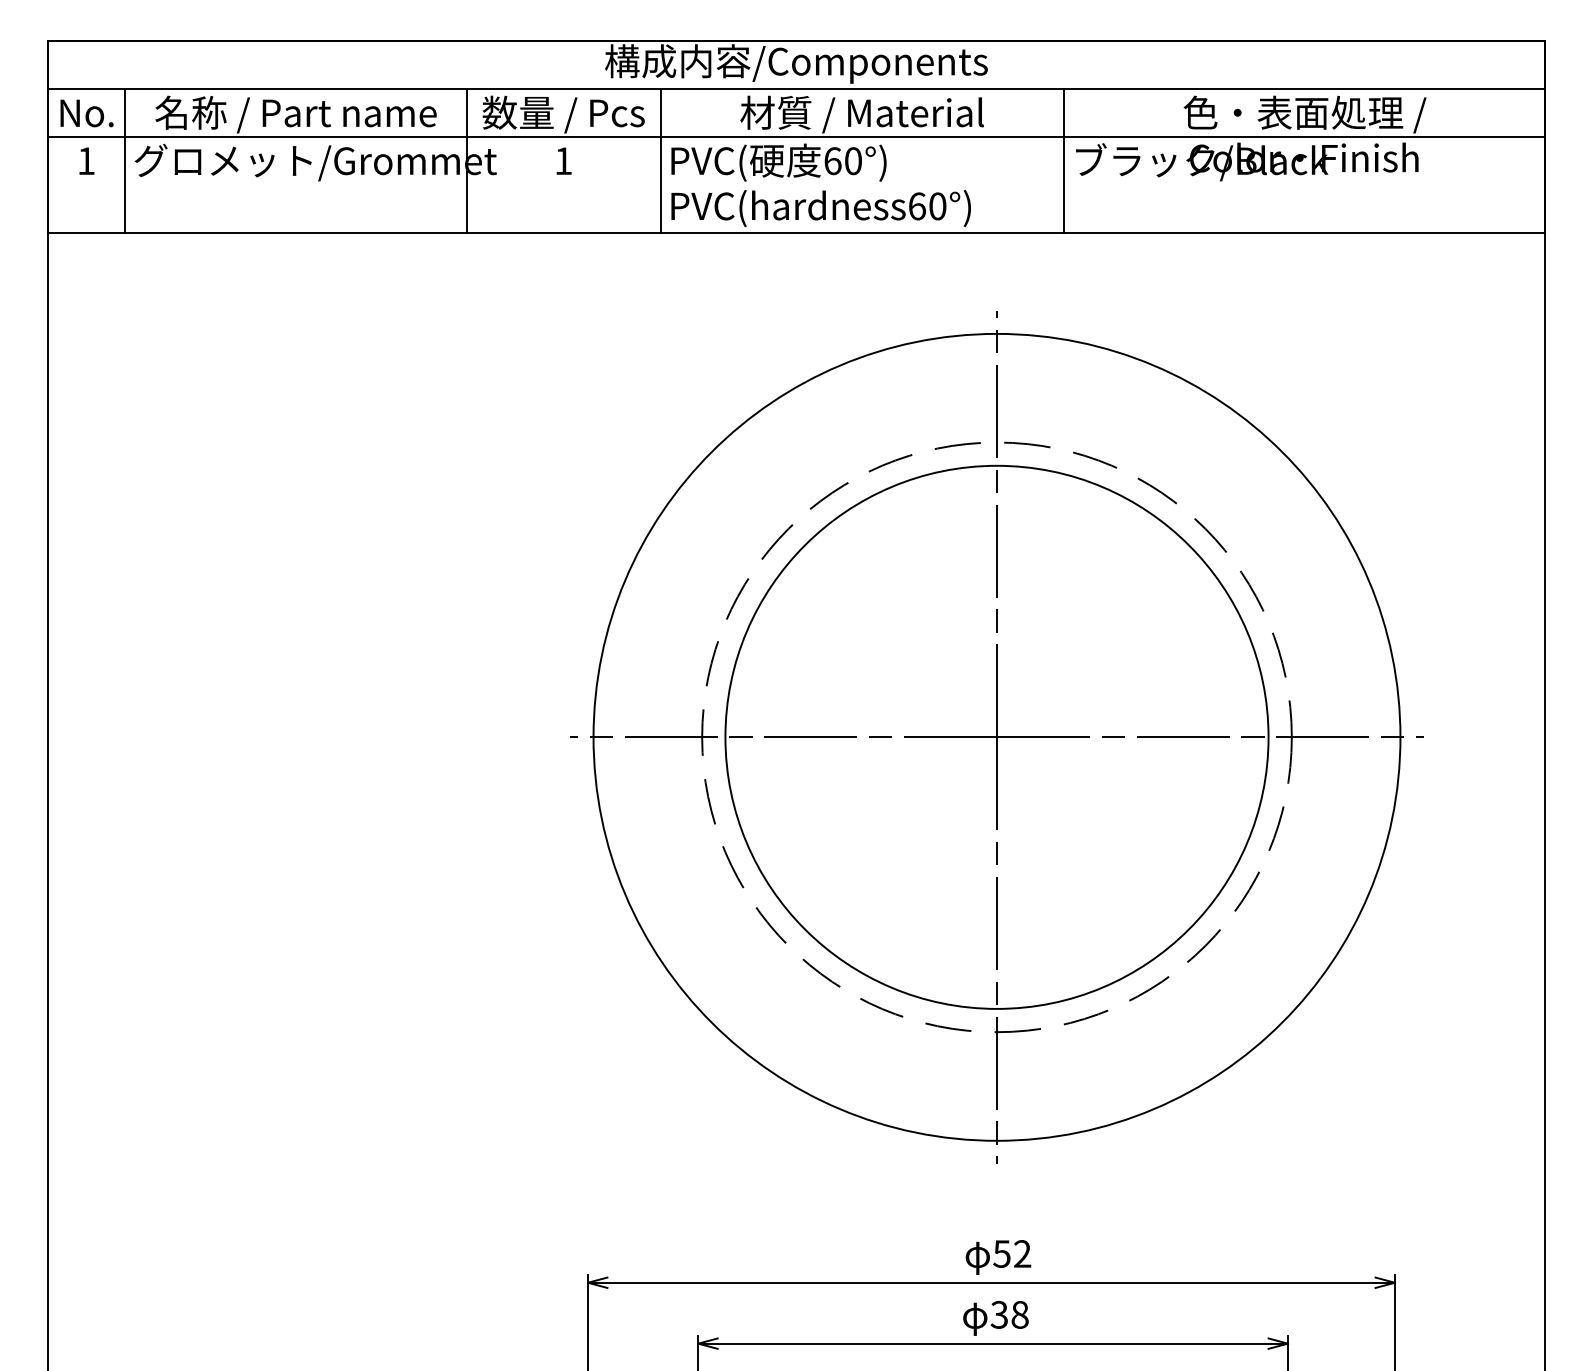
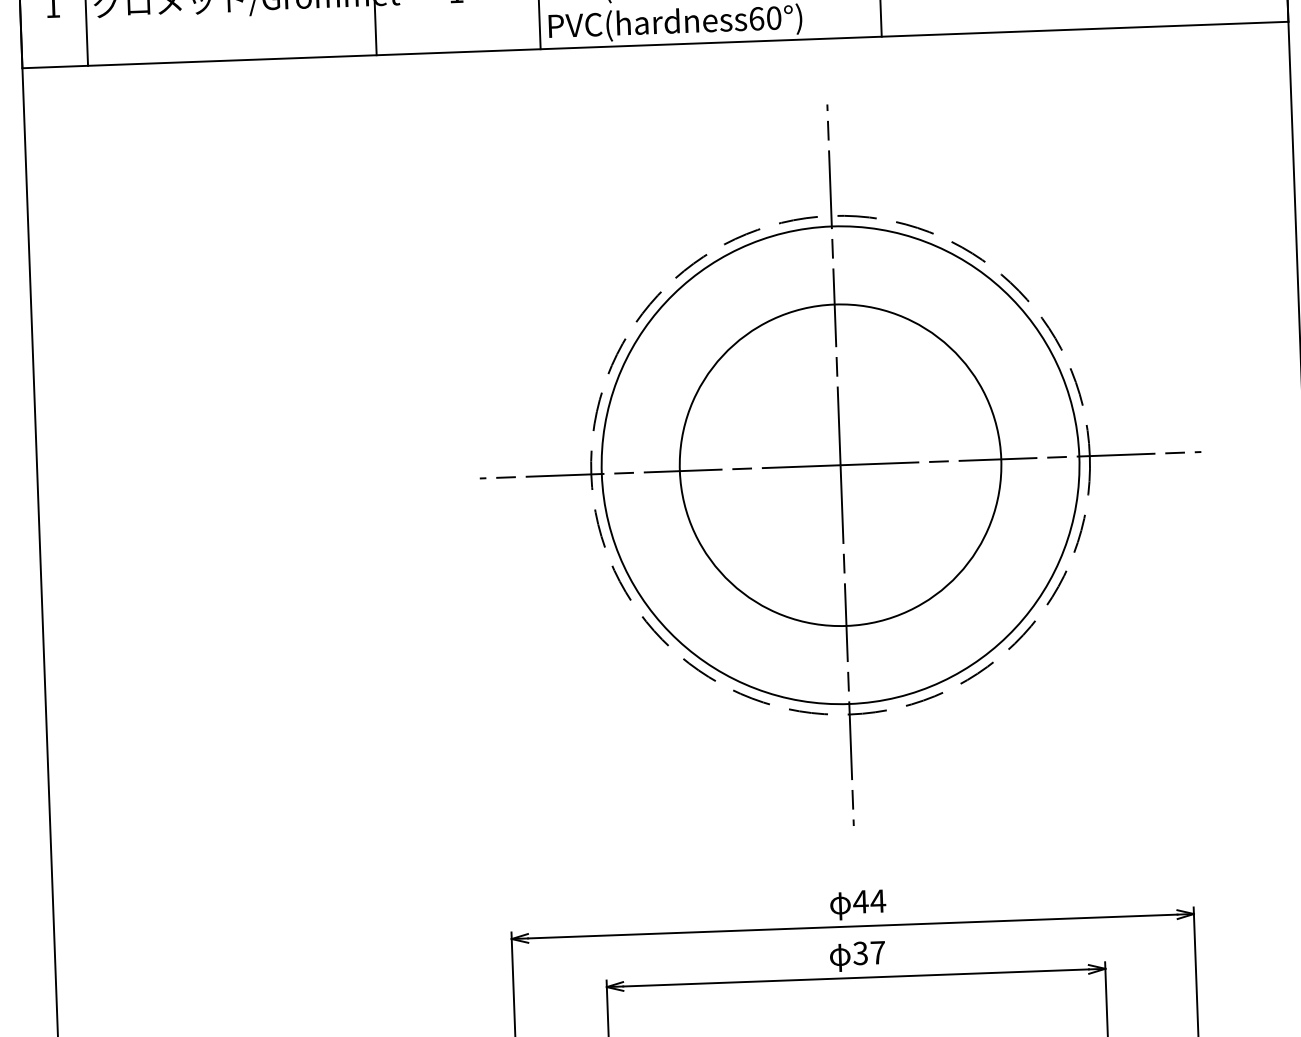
circle: (996, 736) -> (840, 464), size x0.7
circle: (996, 736) -> (840, 464), size x0.7
text: (1011, 1253) -> (868, 901), 52 -> 44
text: (1019, 1314) -> (877, 952), 38 -> 37

